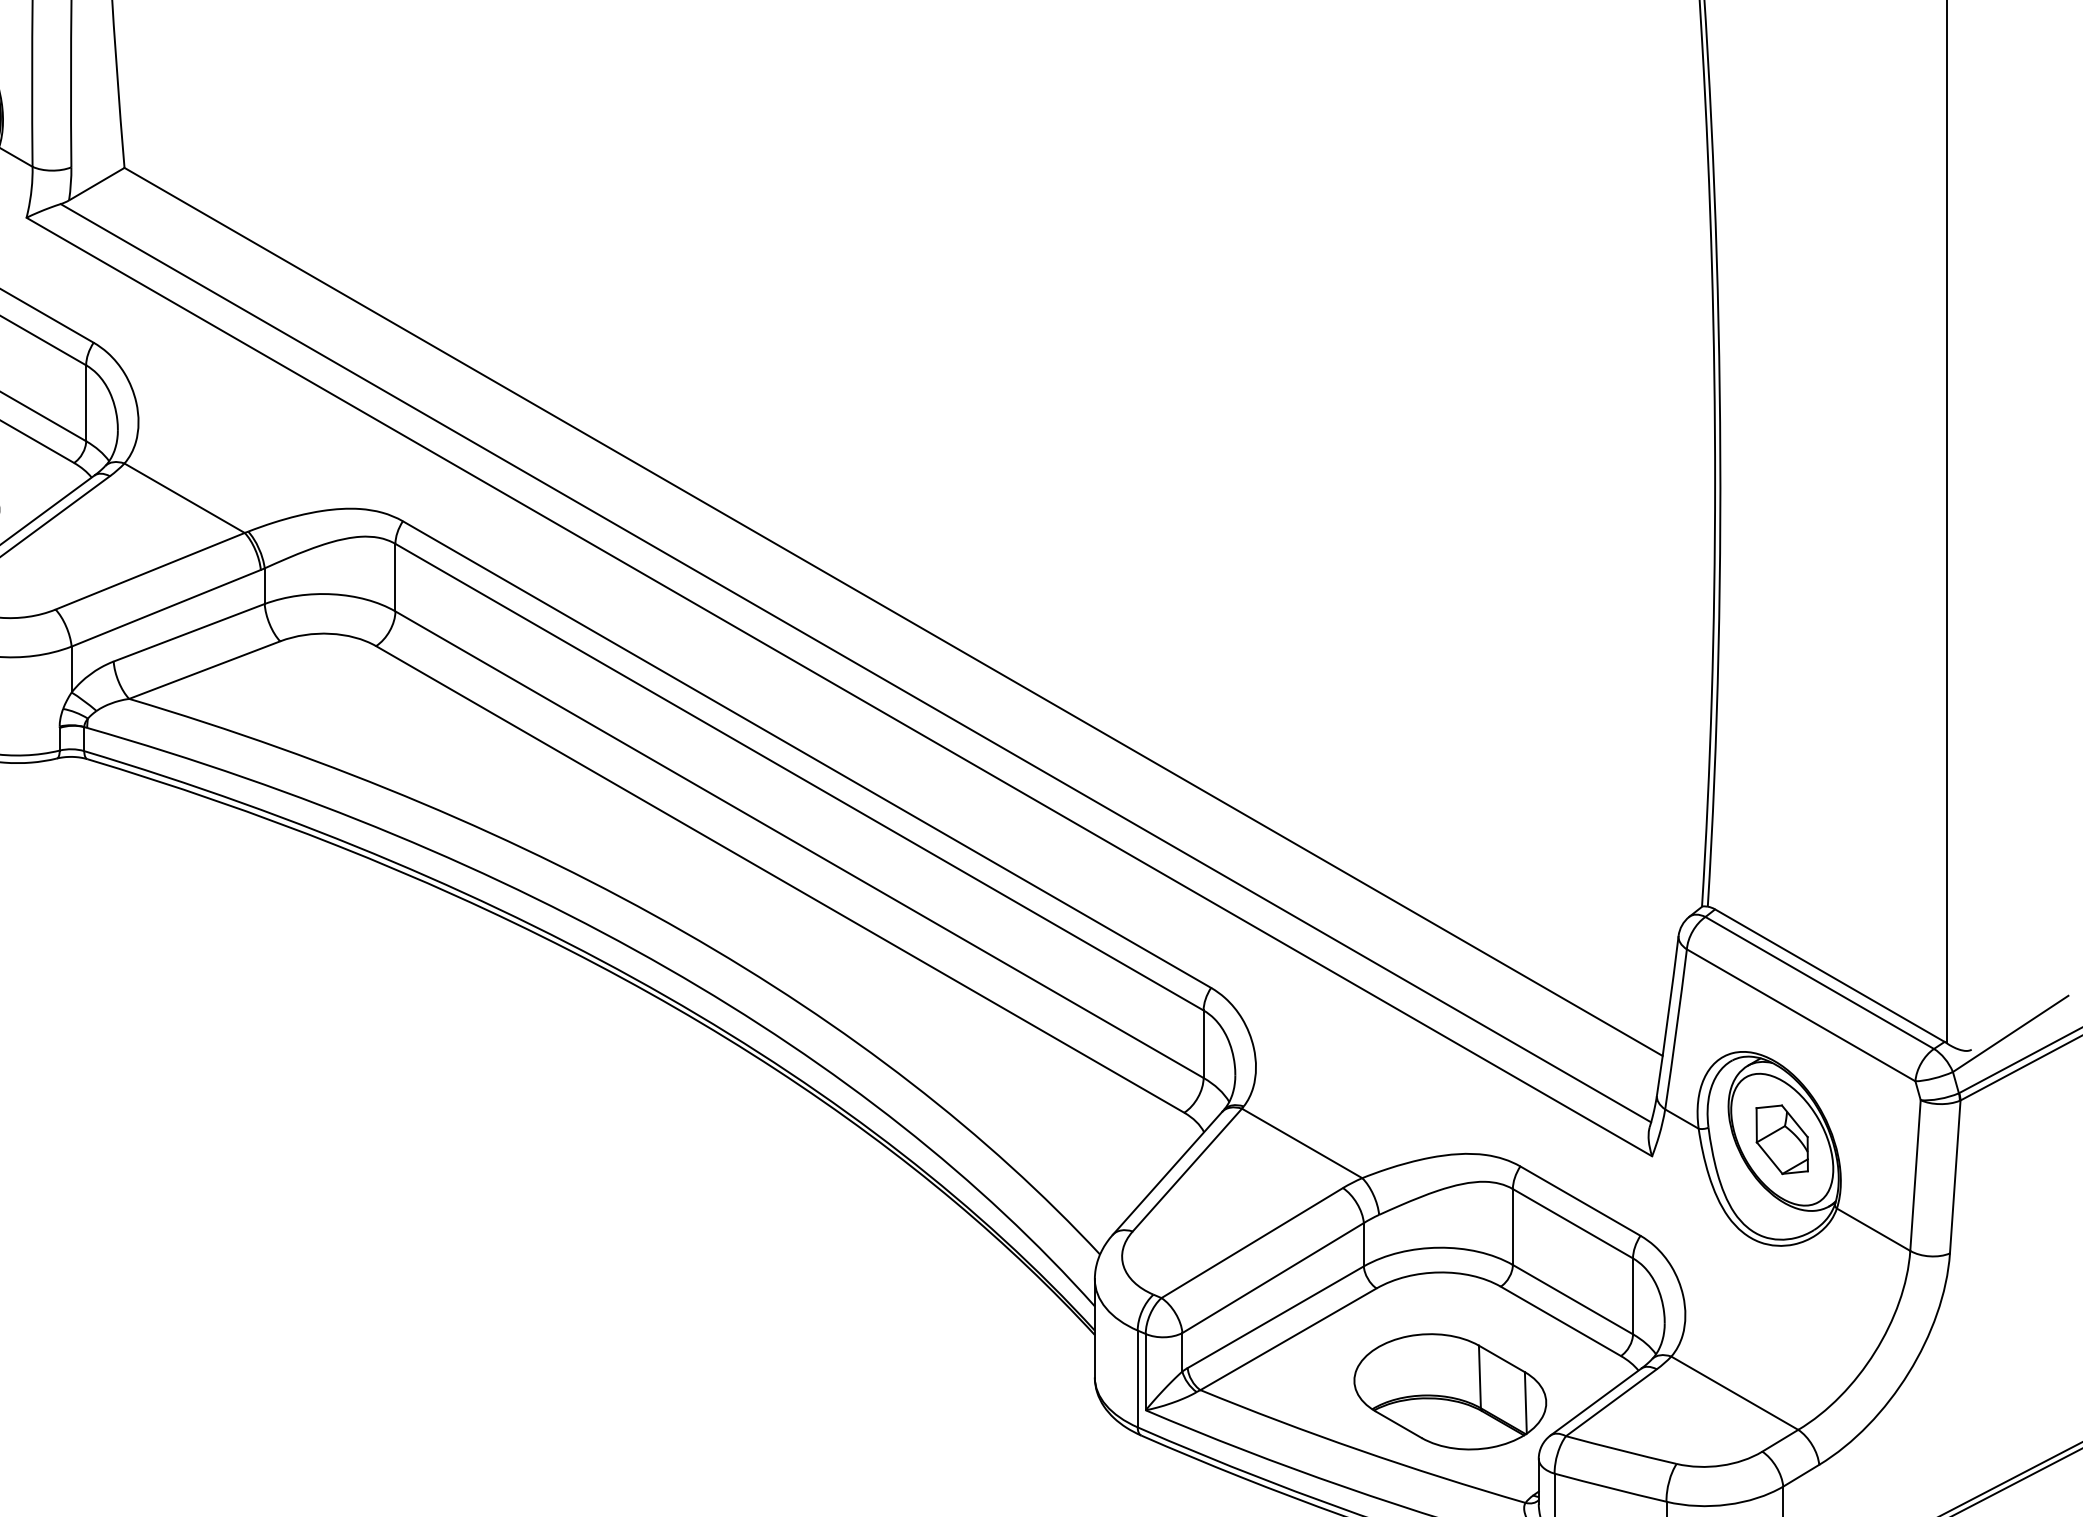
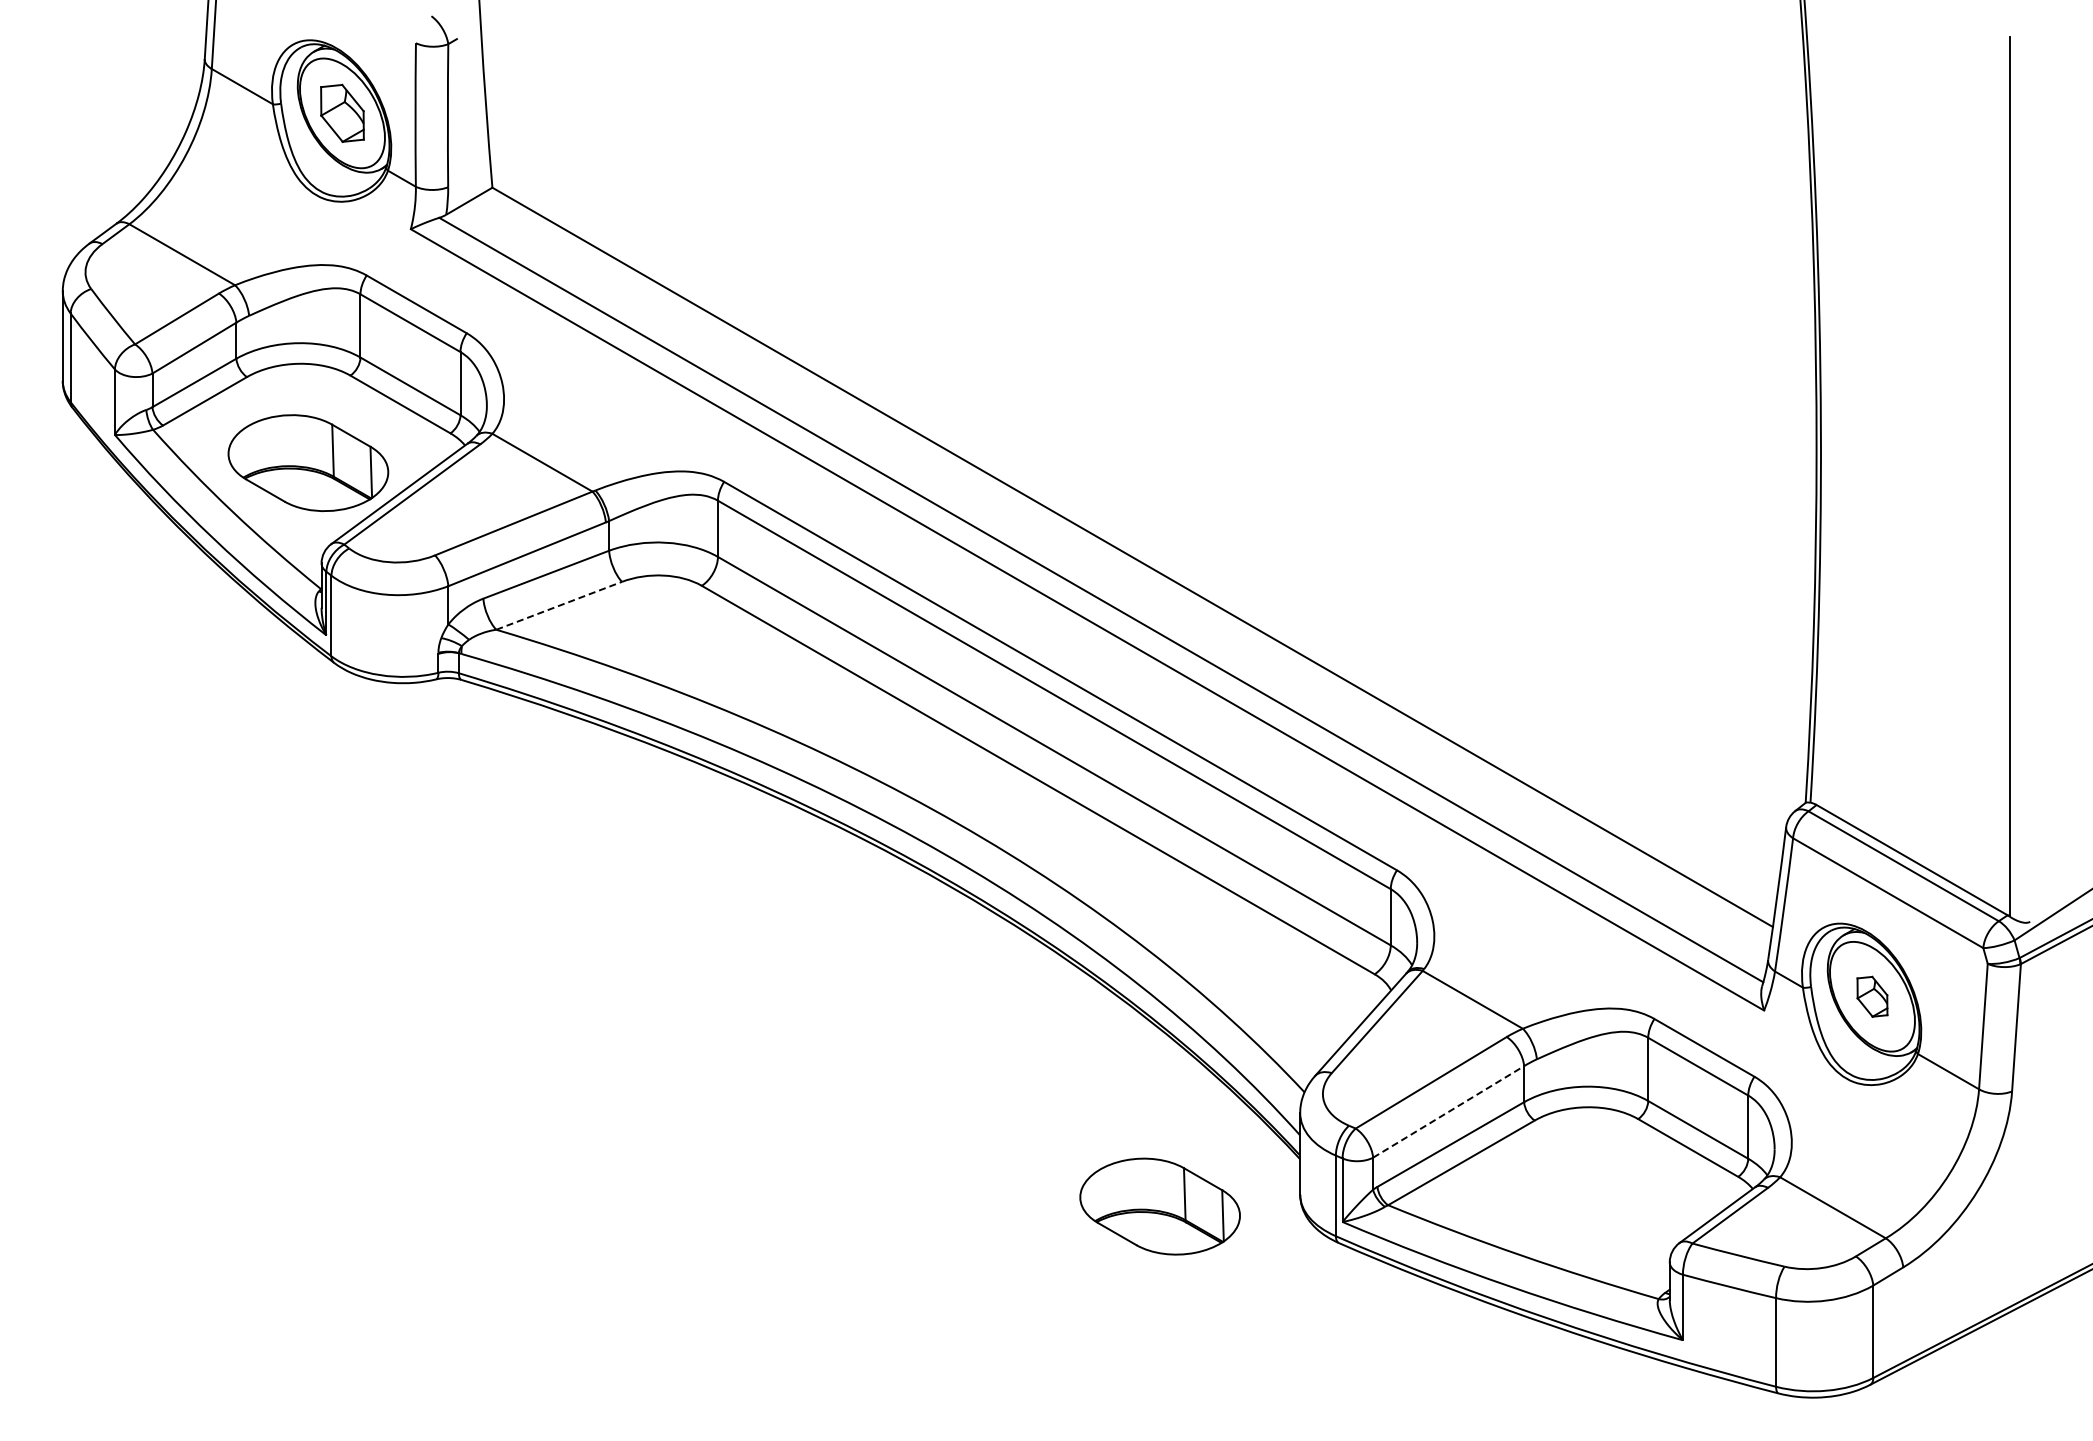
line: (205, 669) -> (559, 605), solid -> dashed
part: (1782, 1139) -> (1872, 996), size x0.7
line: (1274, 1277) -> (1449, 1111), solid -> dashed
part: (1449, 1391) -> (1159, 1206), moved

